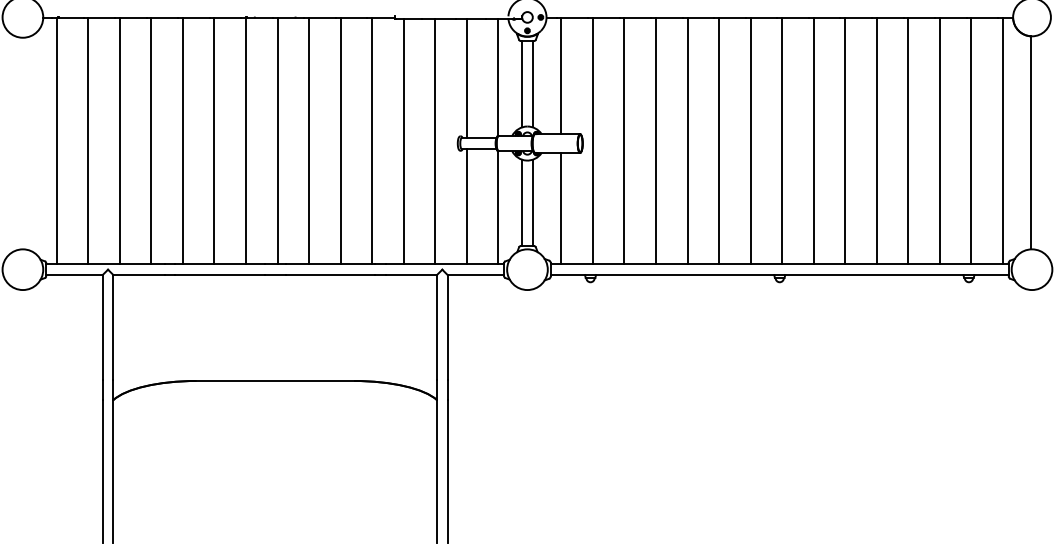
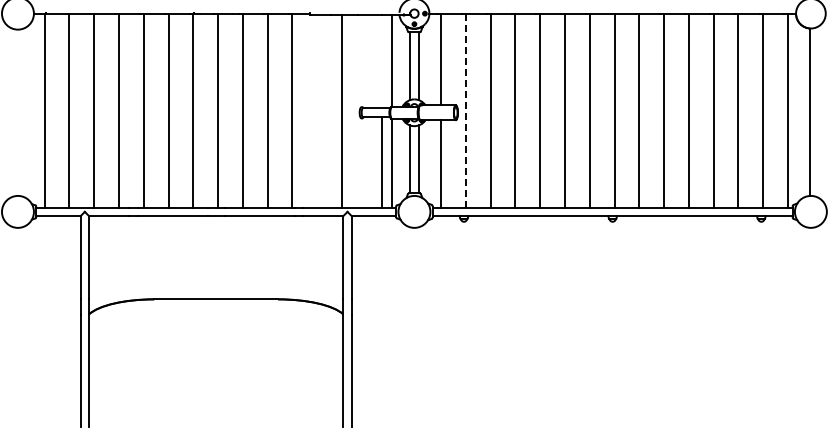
line: (466, 78) -> (366, 61), removed
line: (404, 140) -> (317, 110), removed
line: (592, 140) -> (465, 110), solid -> dashed
line: (466, 206) -> (381, 162), moved

